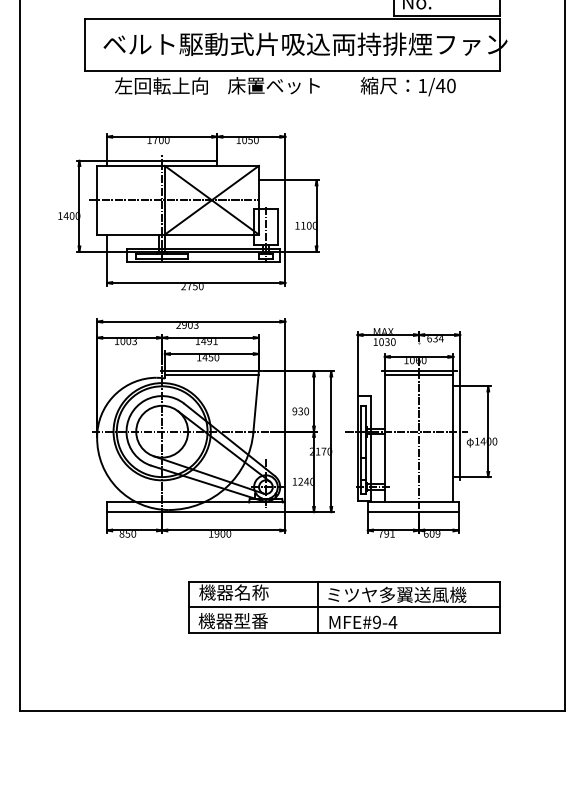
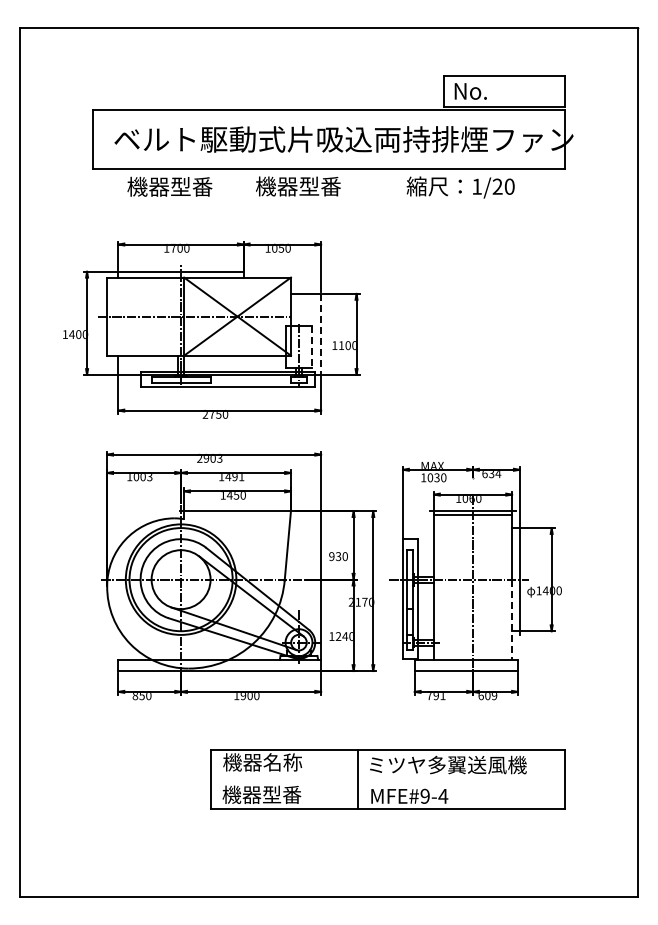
text: (161, 85) -> (180, 186), 左回転上向 -> 機器型番
text: (274, 85) -> (308, 186), 床置ベット -> 機器型番
text: (440, 85) -> (497, 186), 1/40 -> 1/20
line: (285, 215) -> (321, 334), solid -> dashed
line: (277, 226) -> (312, 346), solid -> dashed
line: (211, 374) -> (237, 514), removed
line: (453, 467) -> (512, 620), solid -> dashed
line: (343, 607) -> (387, 779), removed

